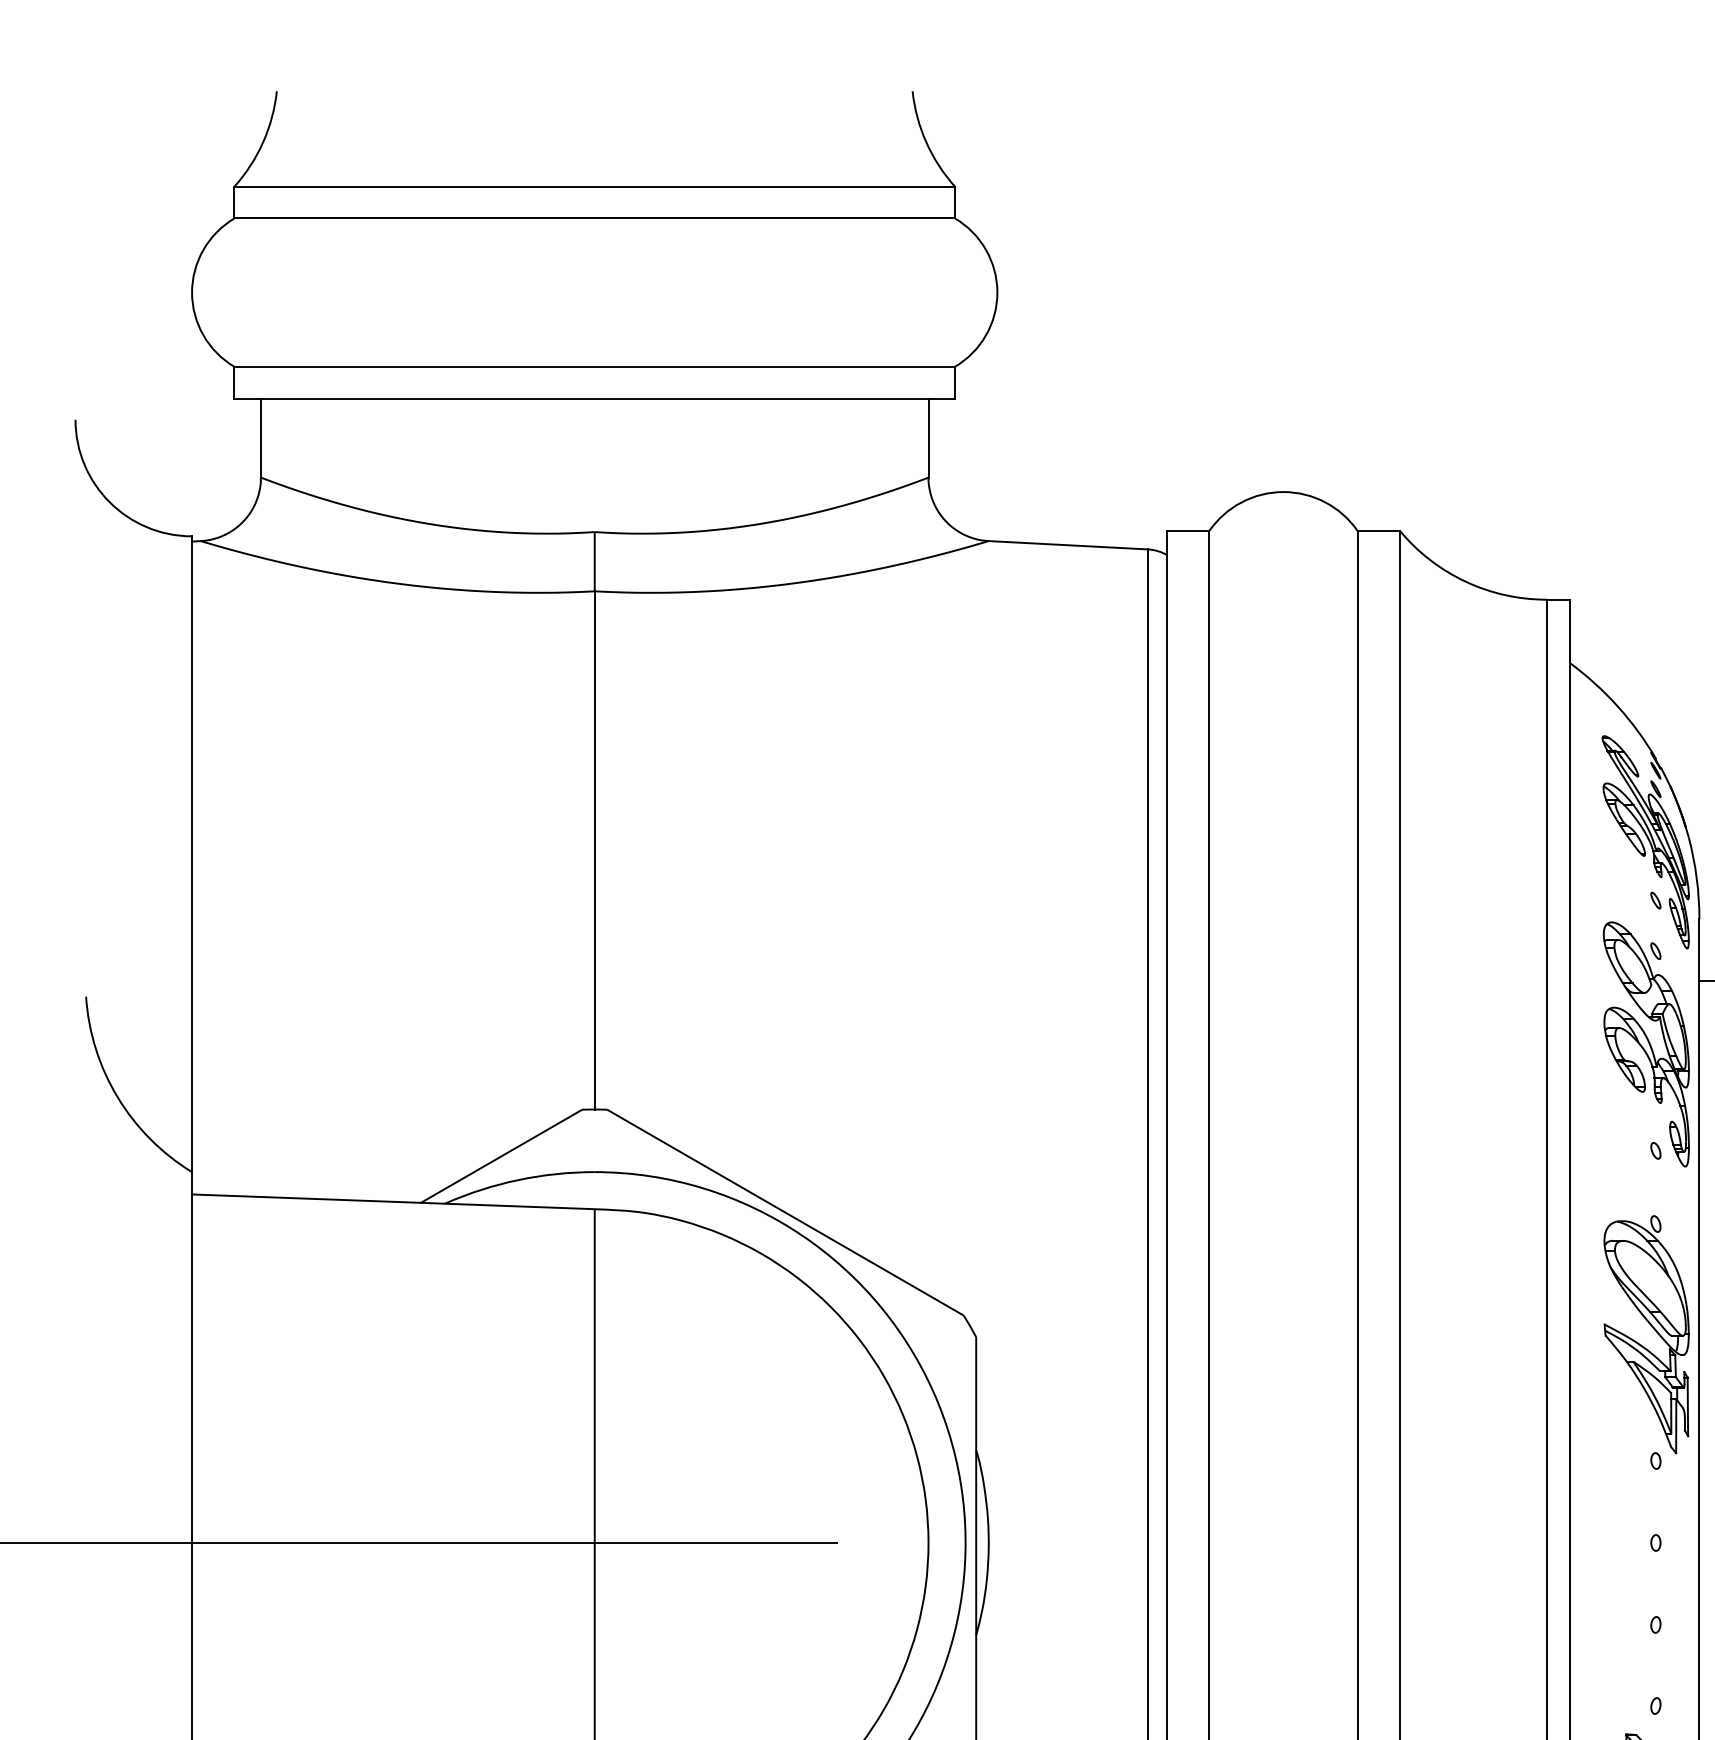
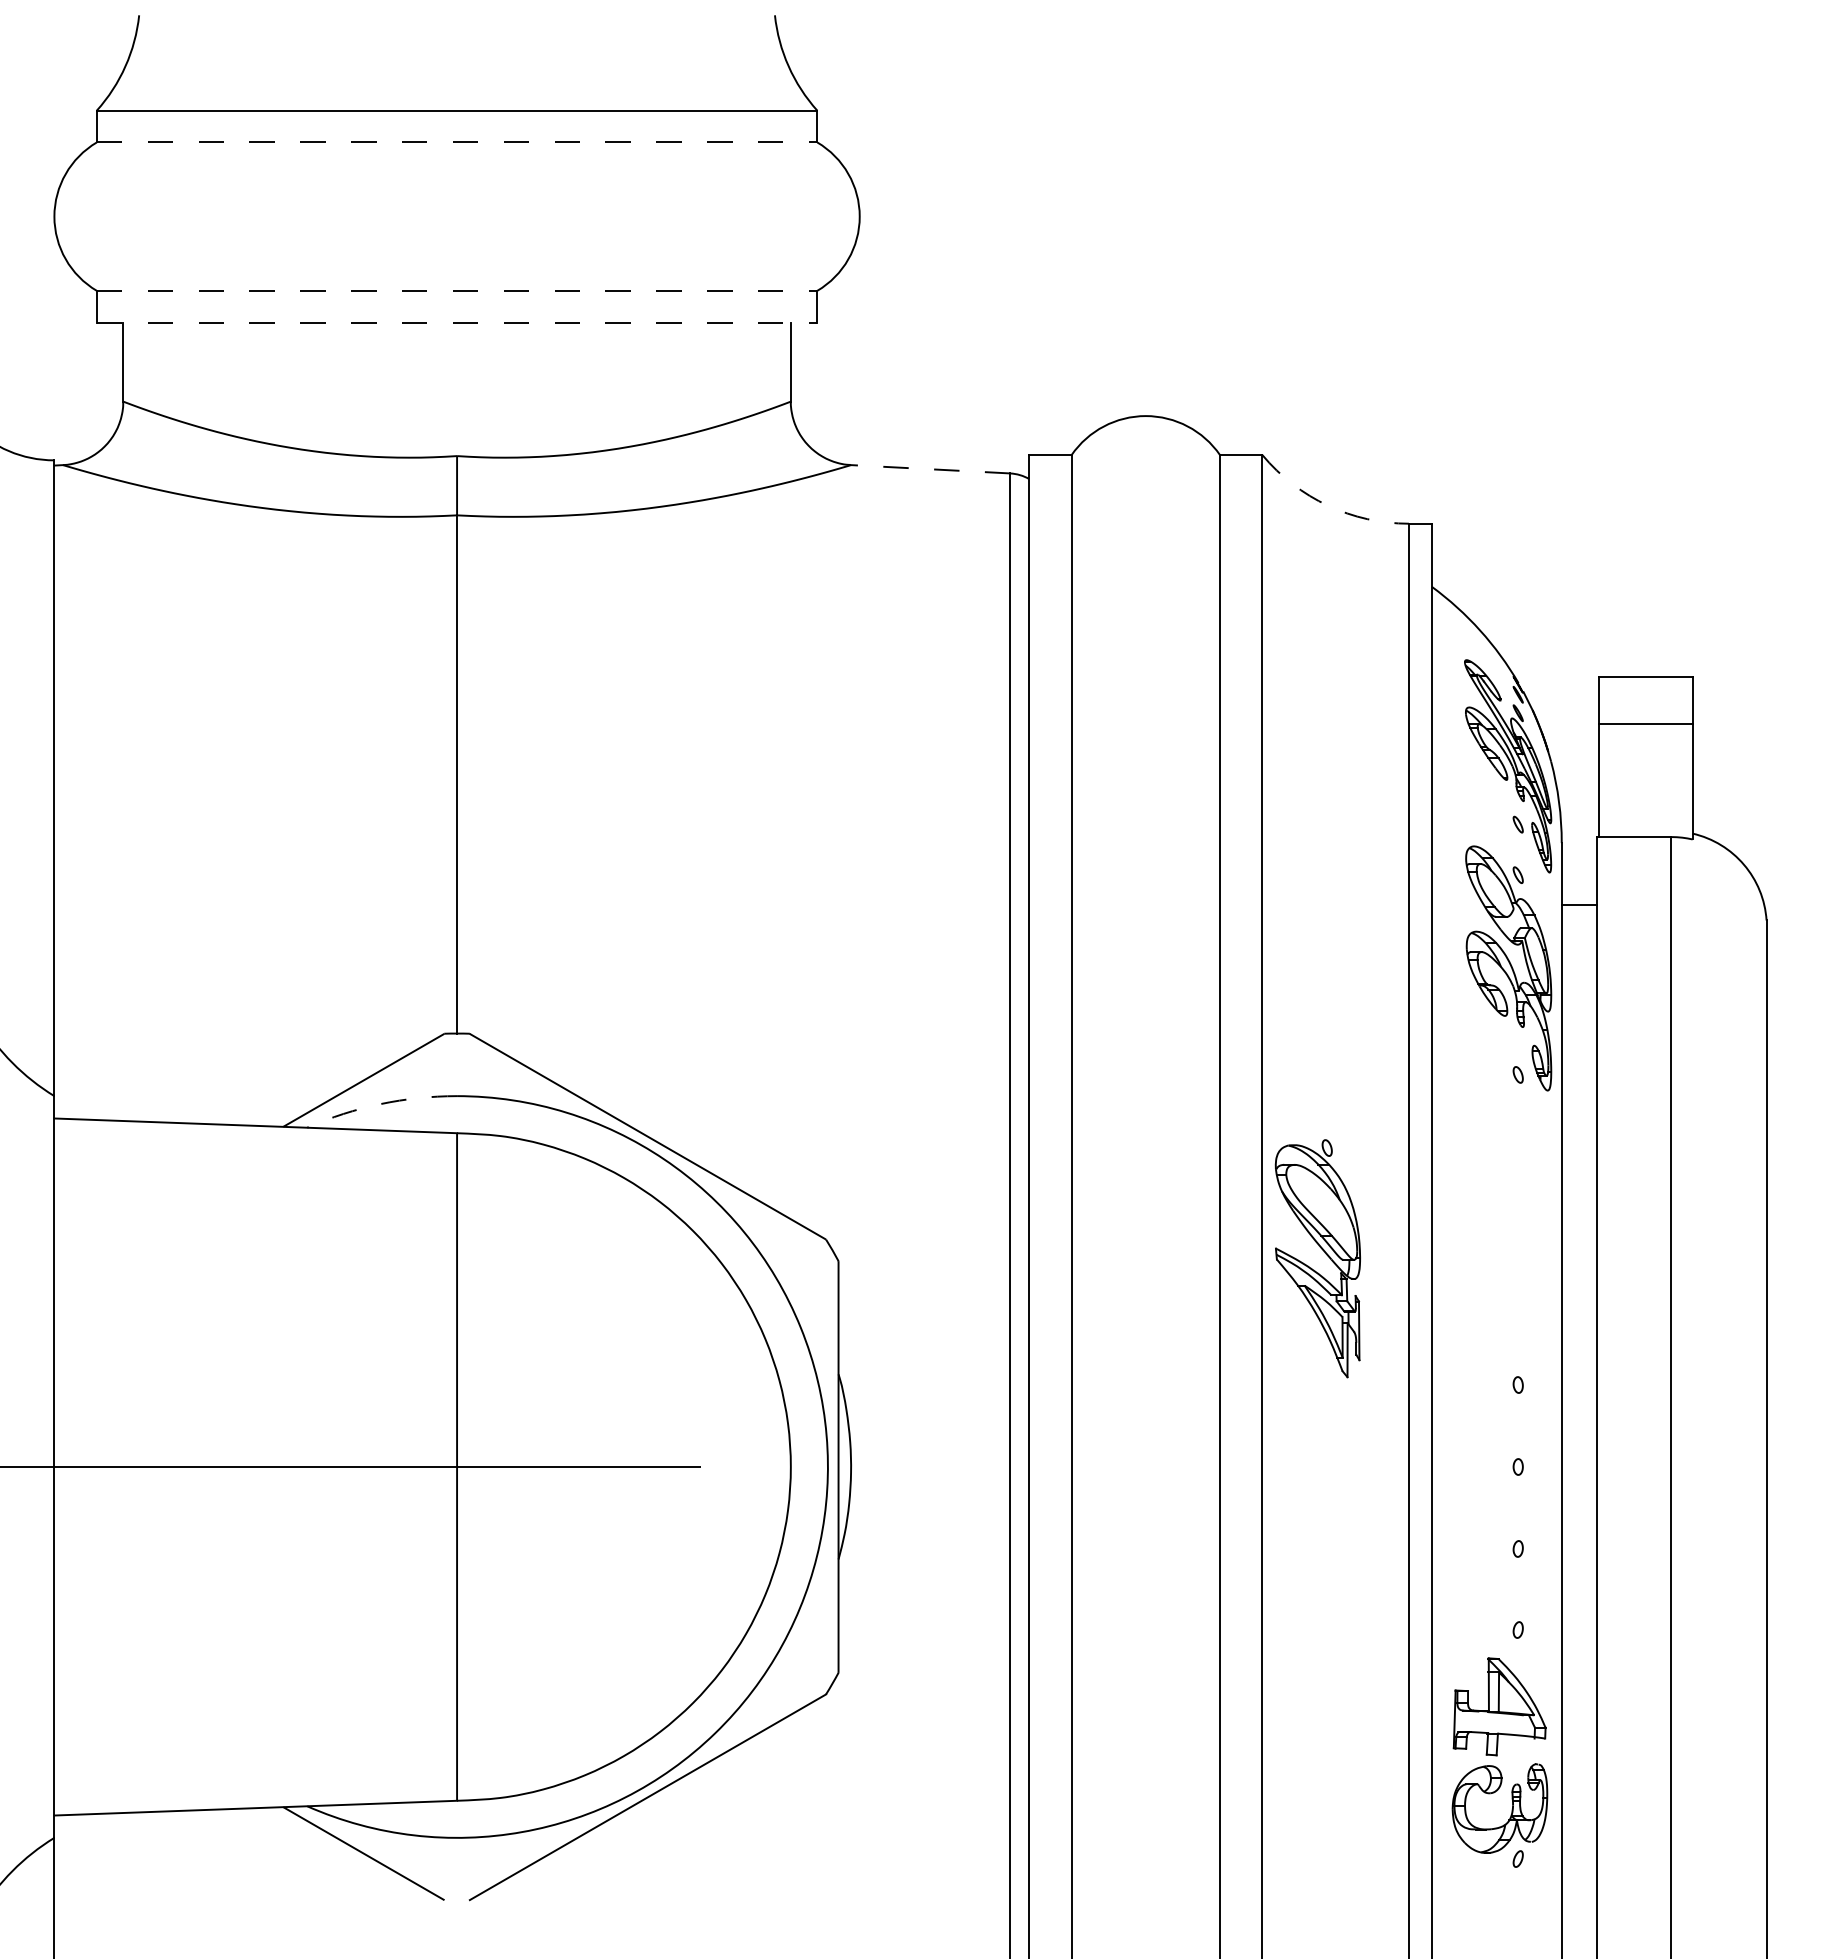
line: (595, 218) -> (457, 142), solid -> dashed
line: (595, 366) -> (457, 290), solid -> dashed
line: (595, 398) -> (457, 322), solid -> dashed
line: (1068, 545) -> (930, 469), solid -> dashed
arc: (1466, 581) -> (1328, 505), solid -> dashed
arc: (518, 1180) -> (380, 1104), solid -> dashed
part: (1654, 1330) -> (1325, 1254), moved

